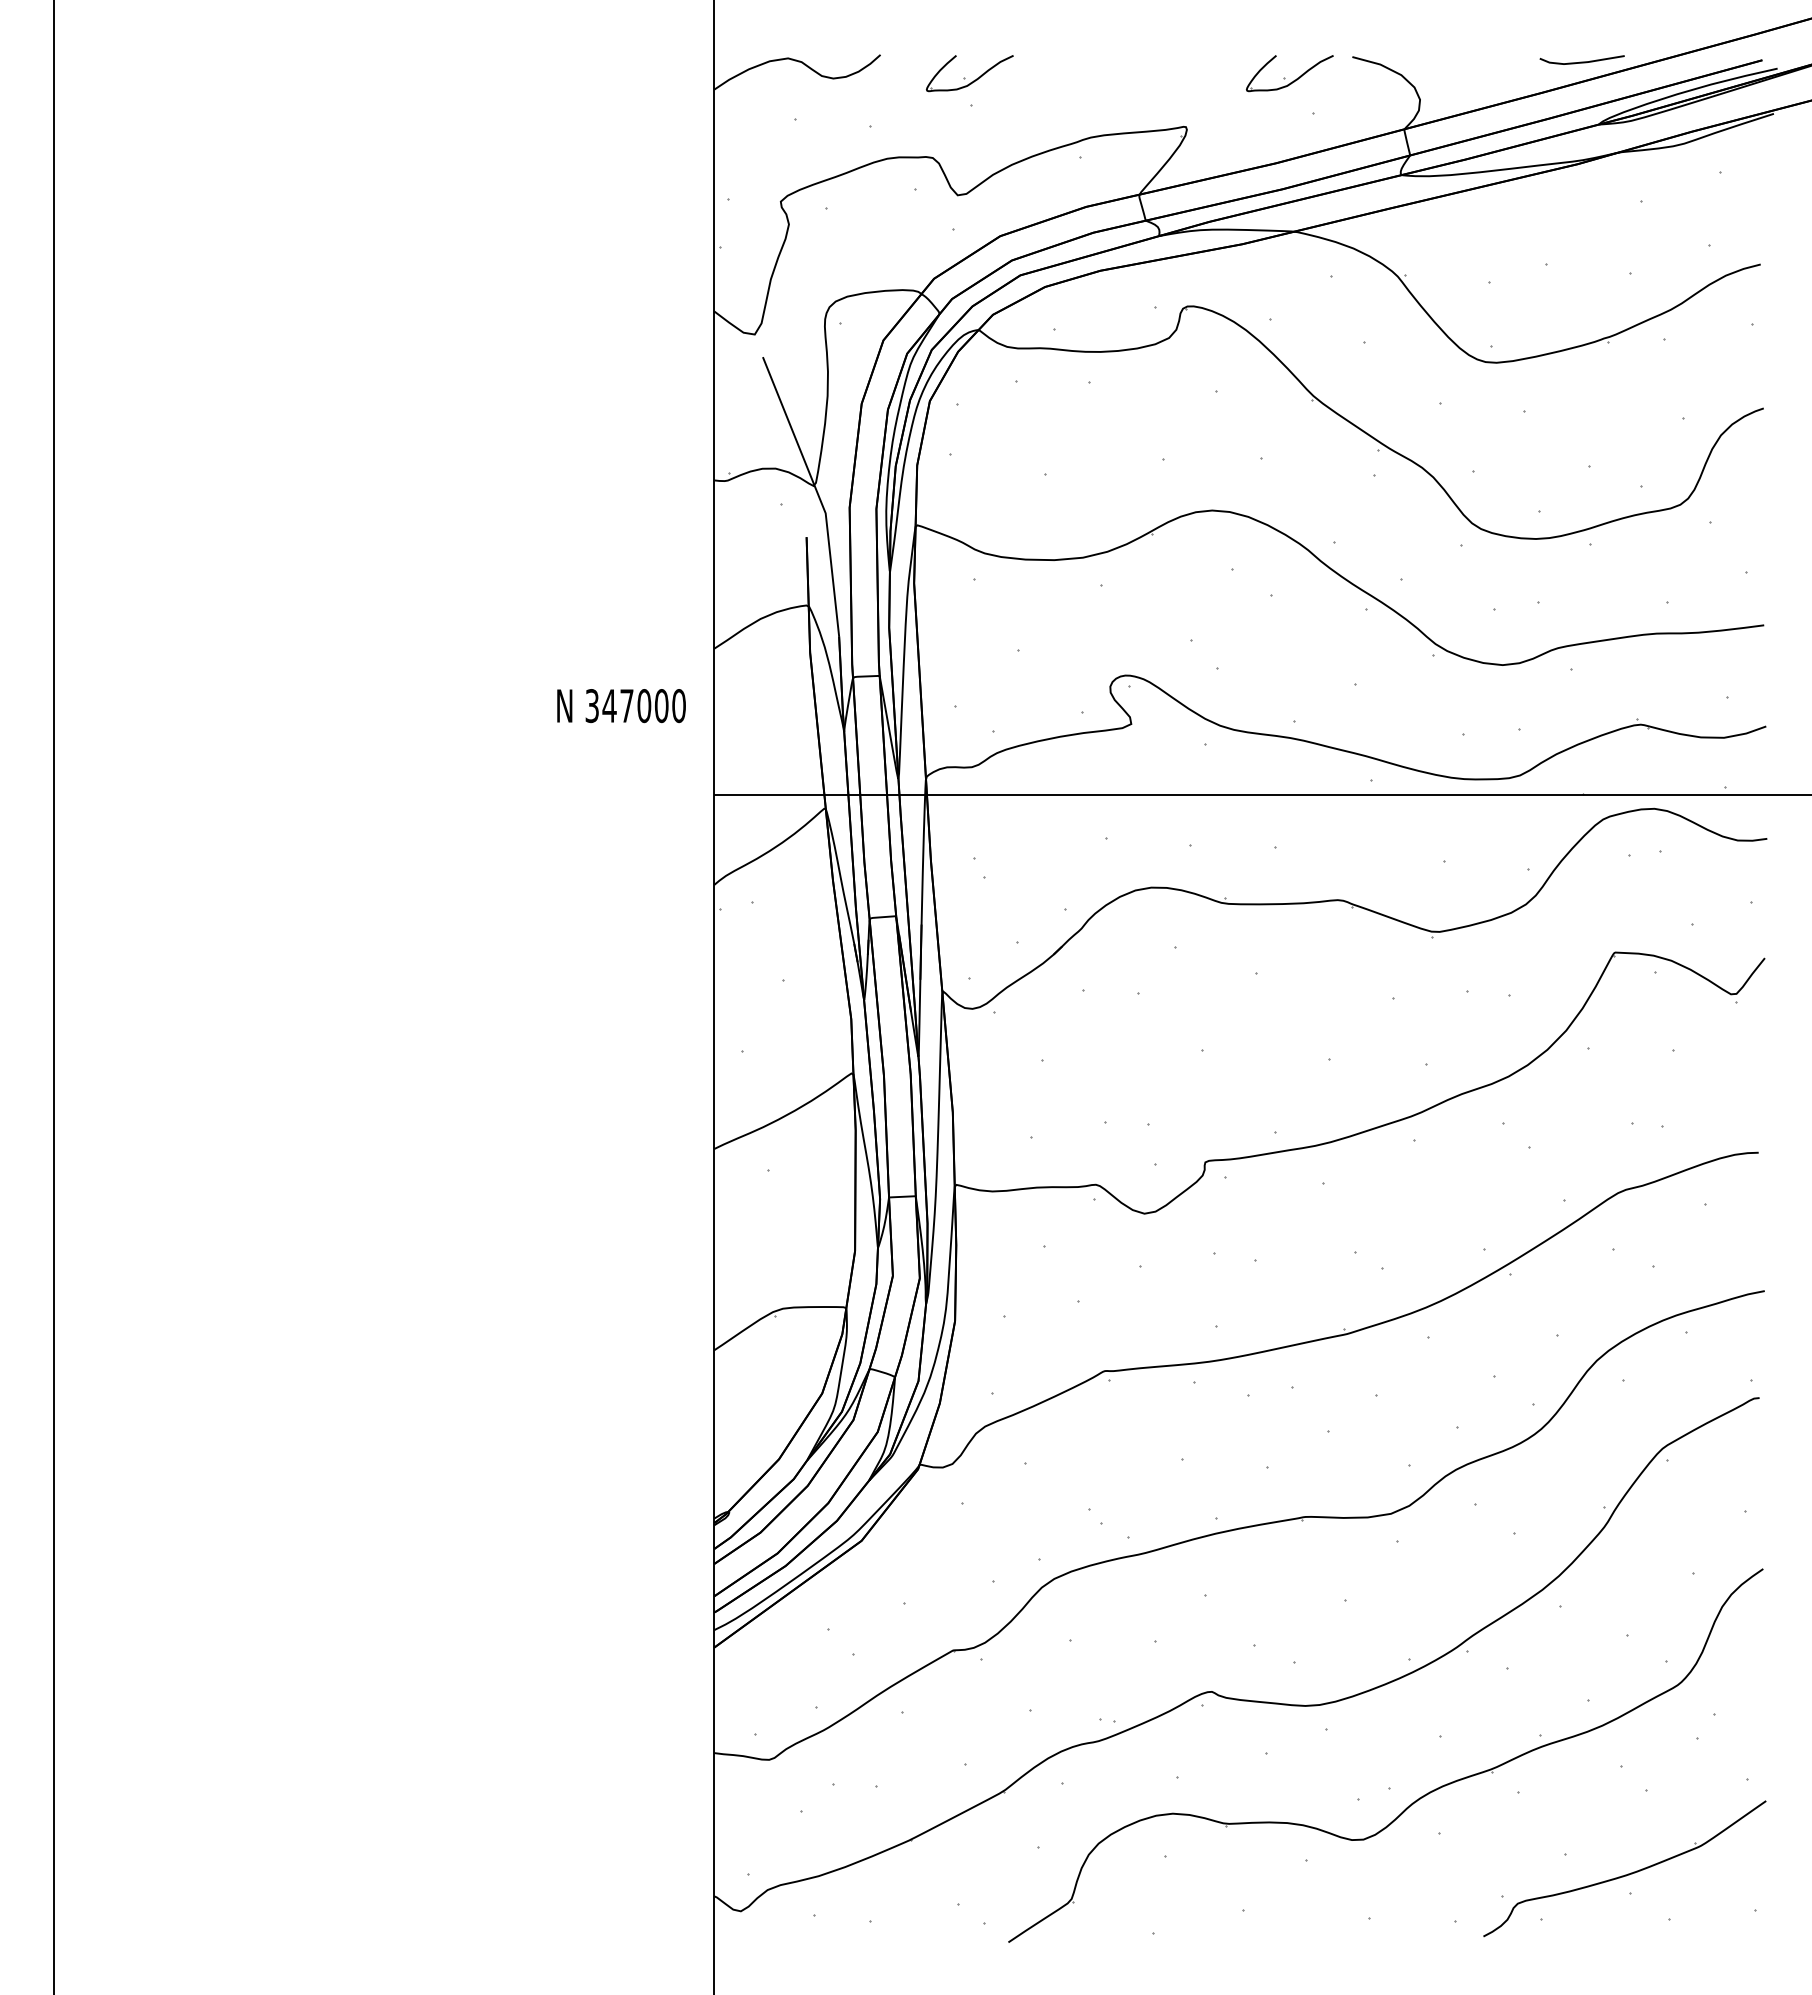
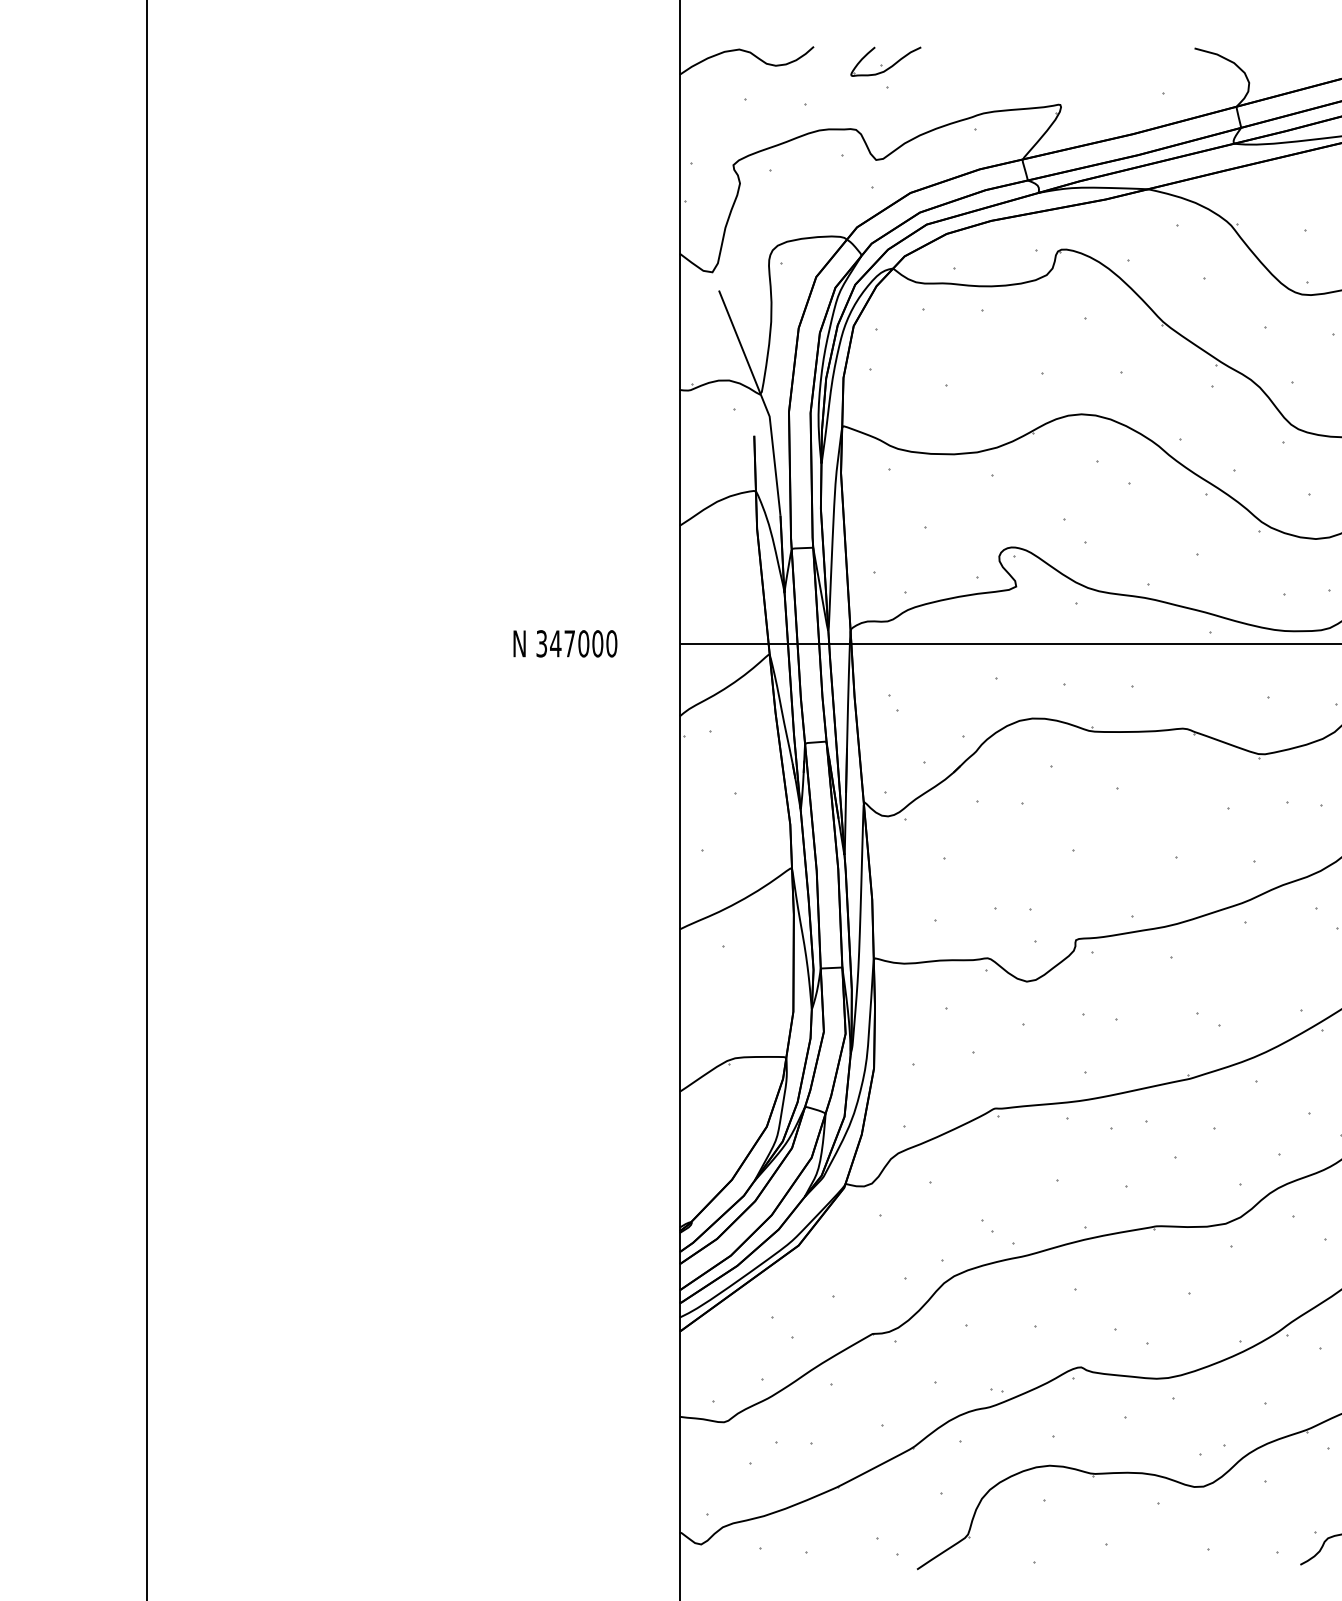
part: (1284, 77) -> (1139, 64), removed
text: (621, 706) -> (565, 644), moved

